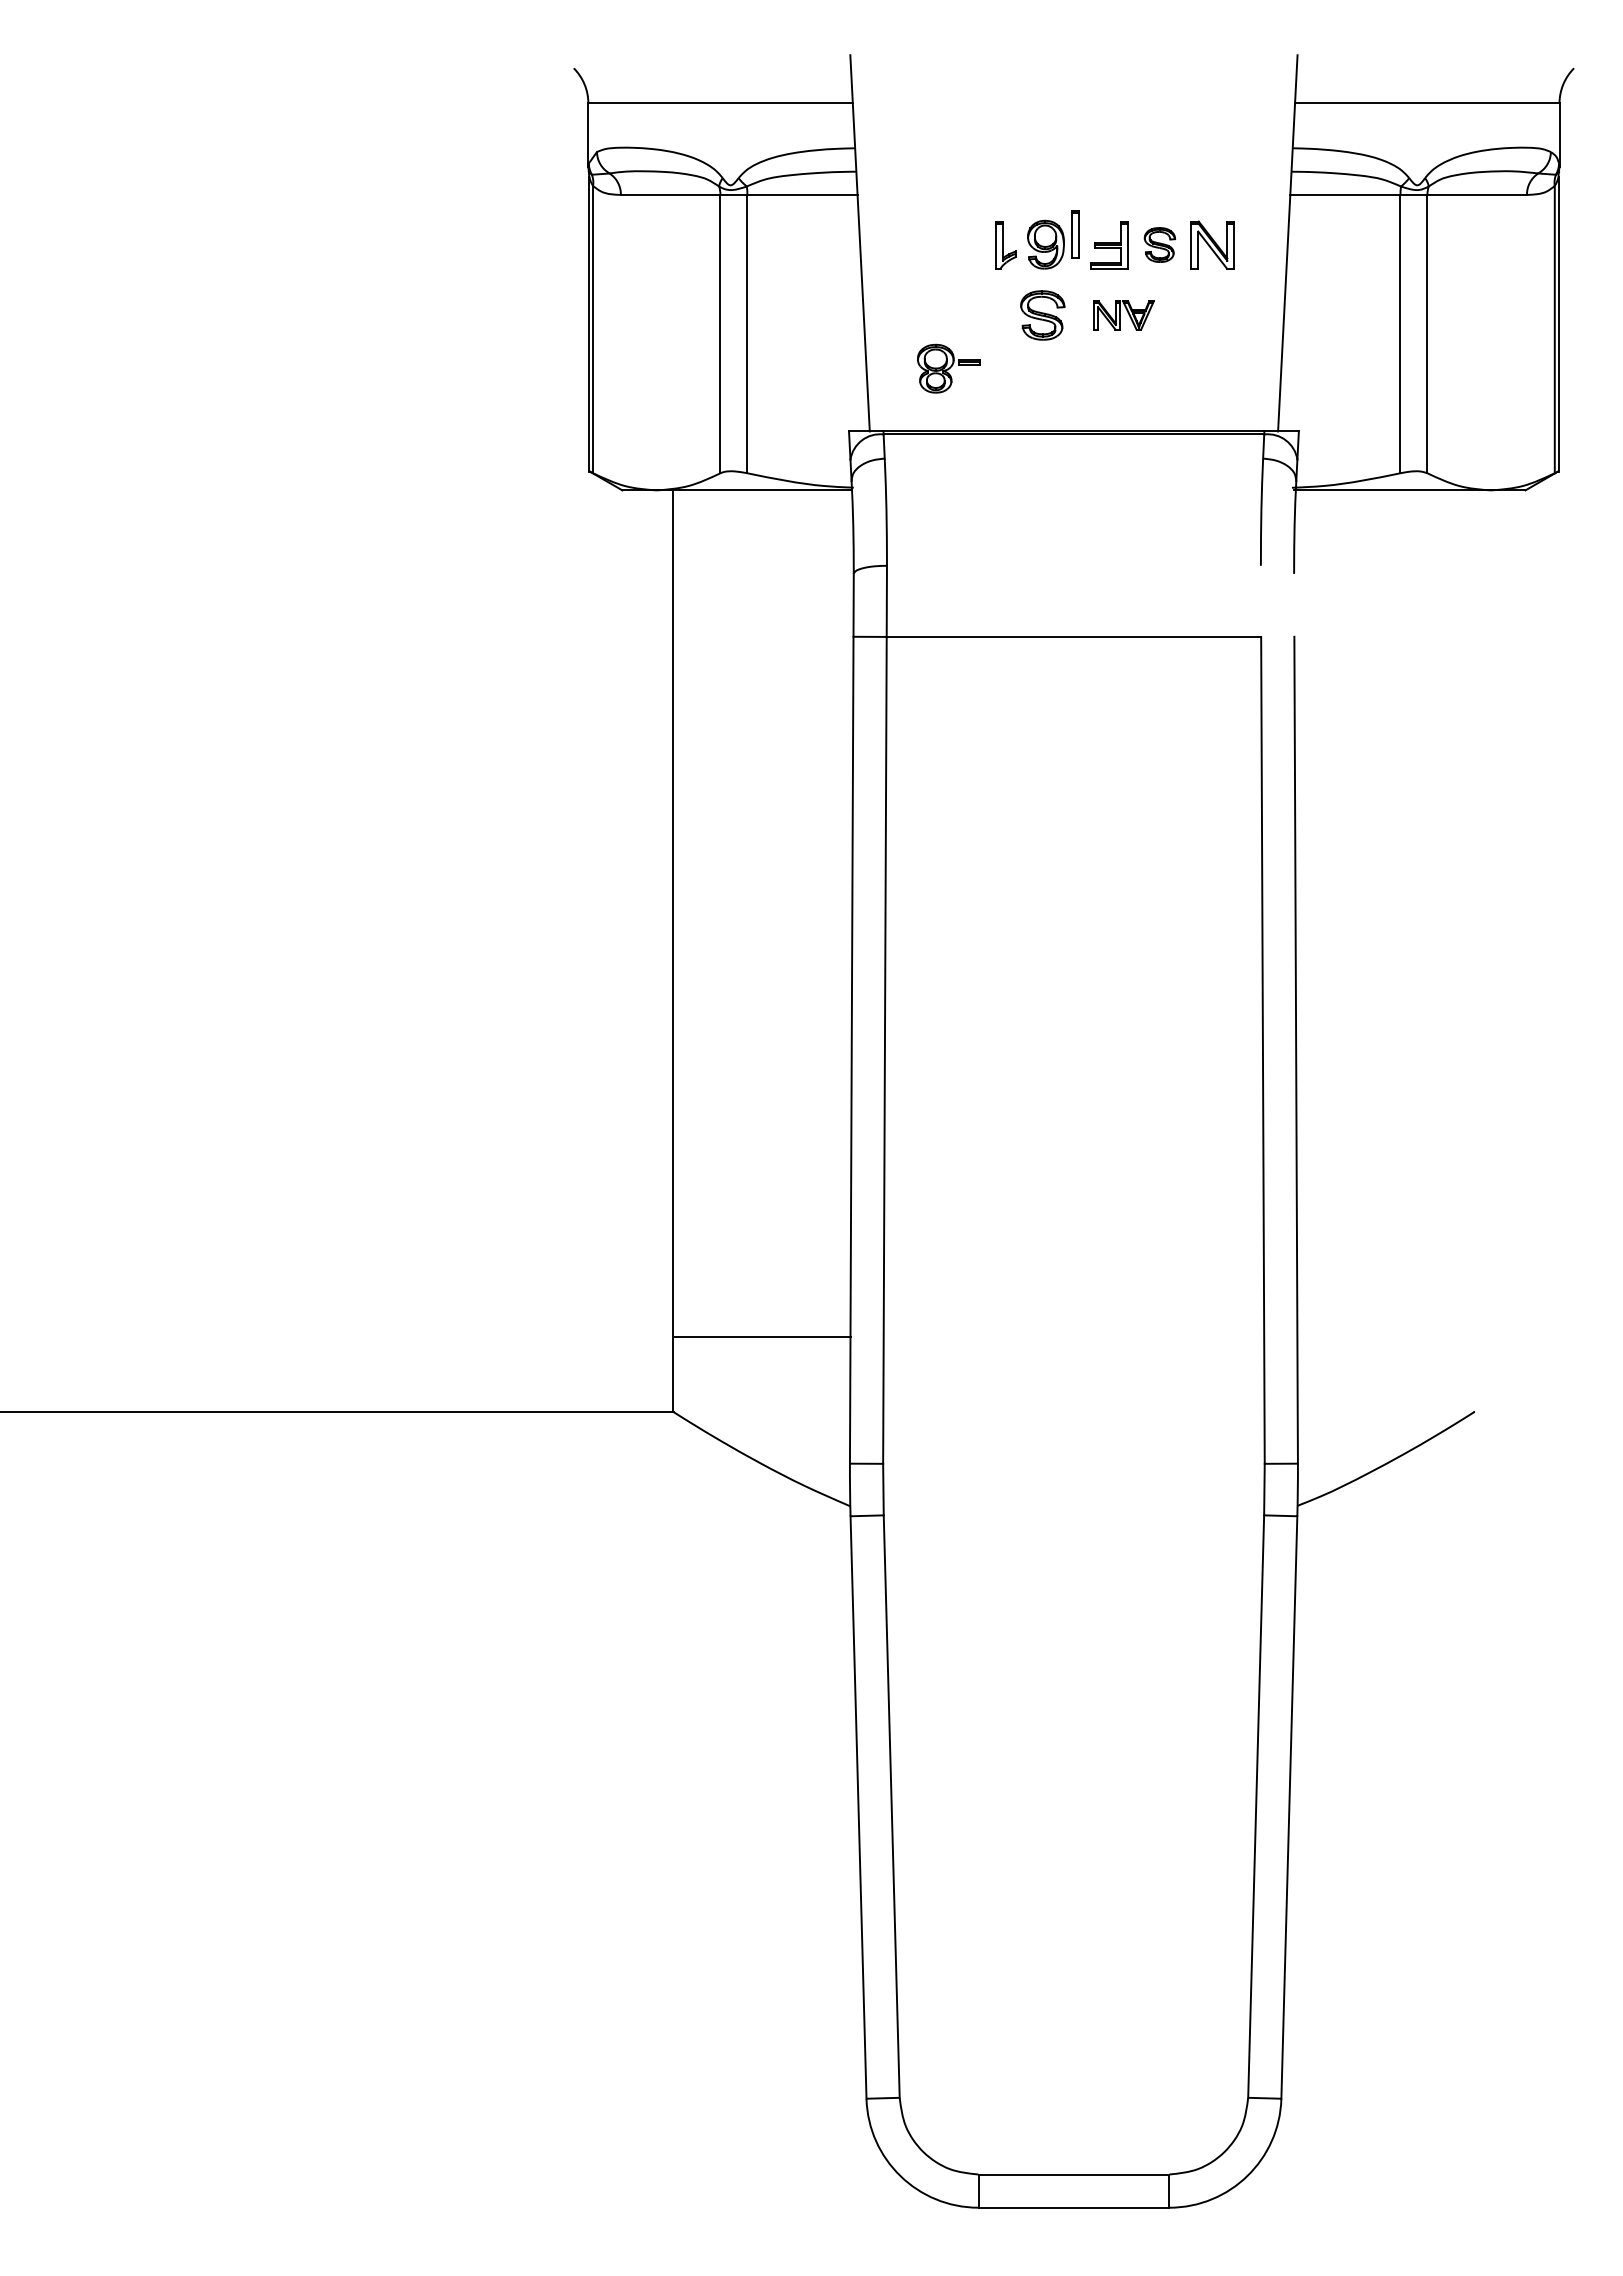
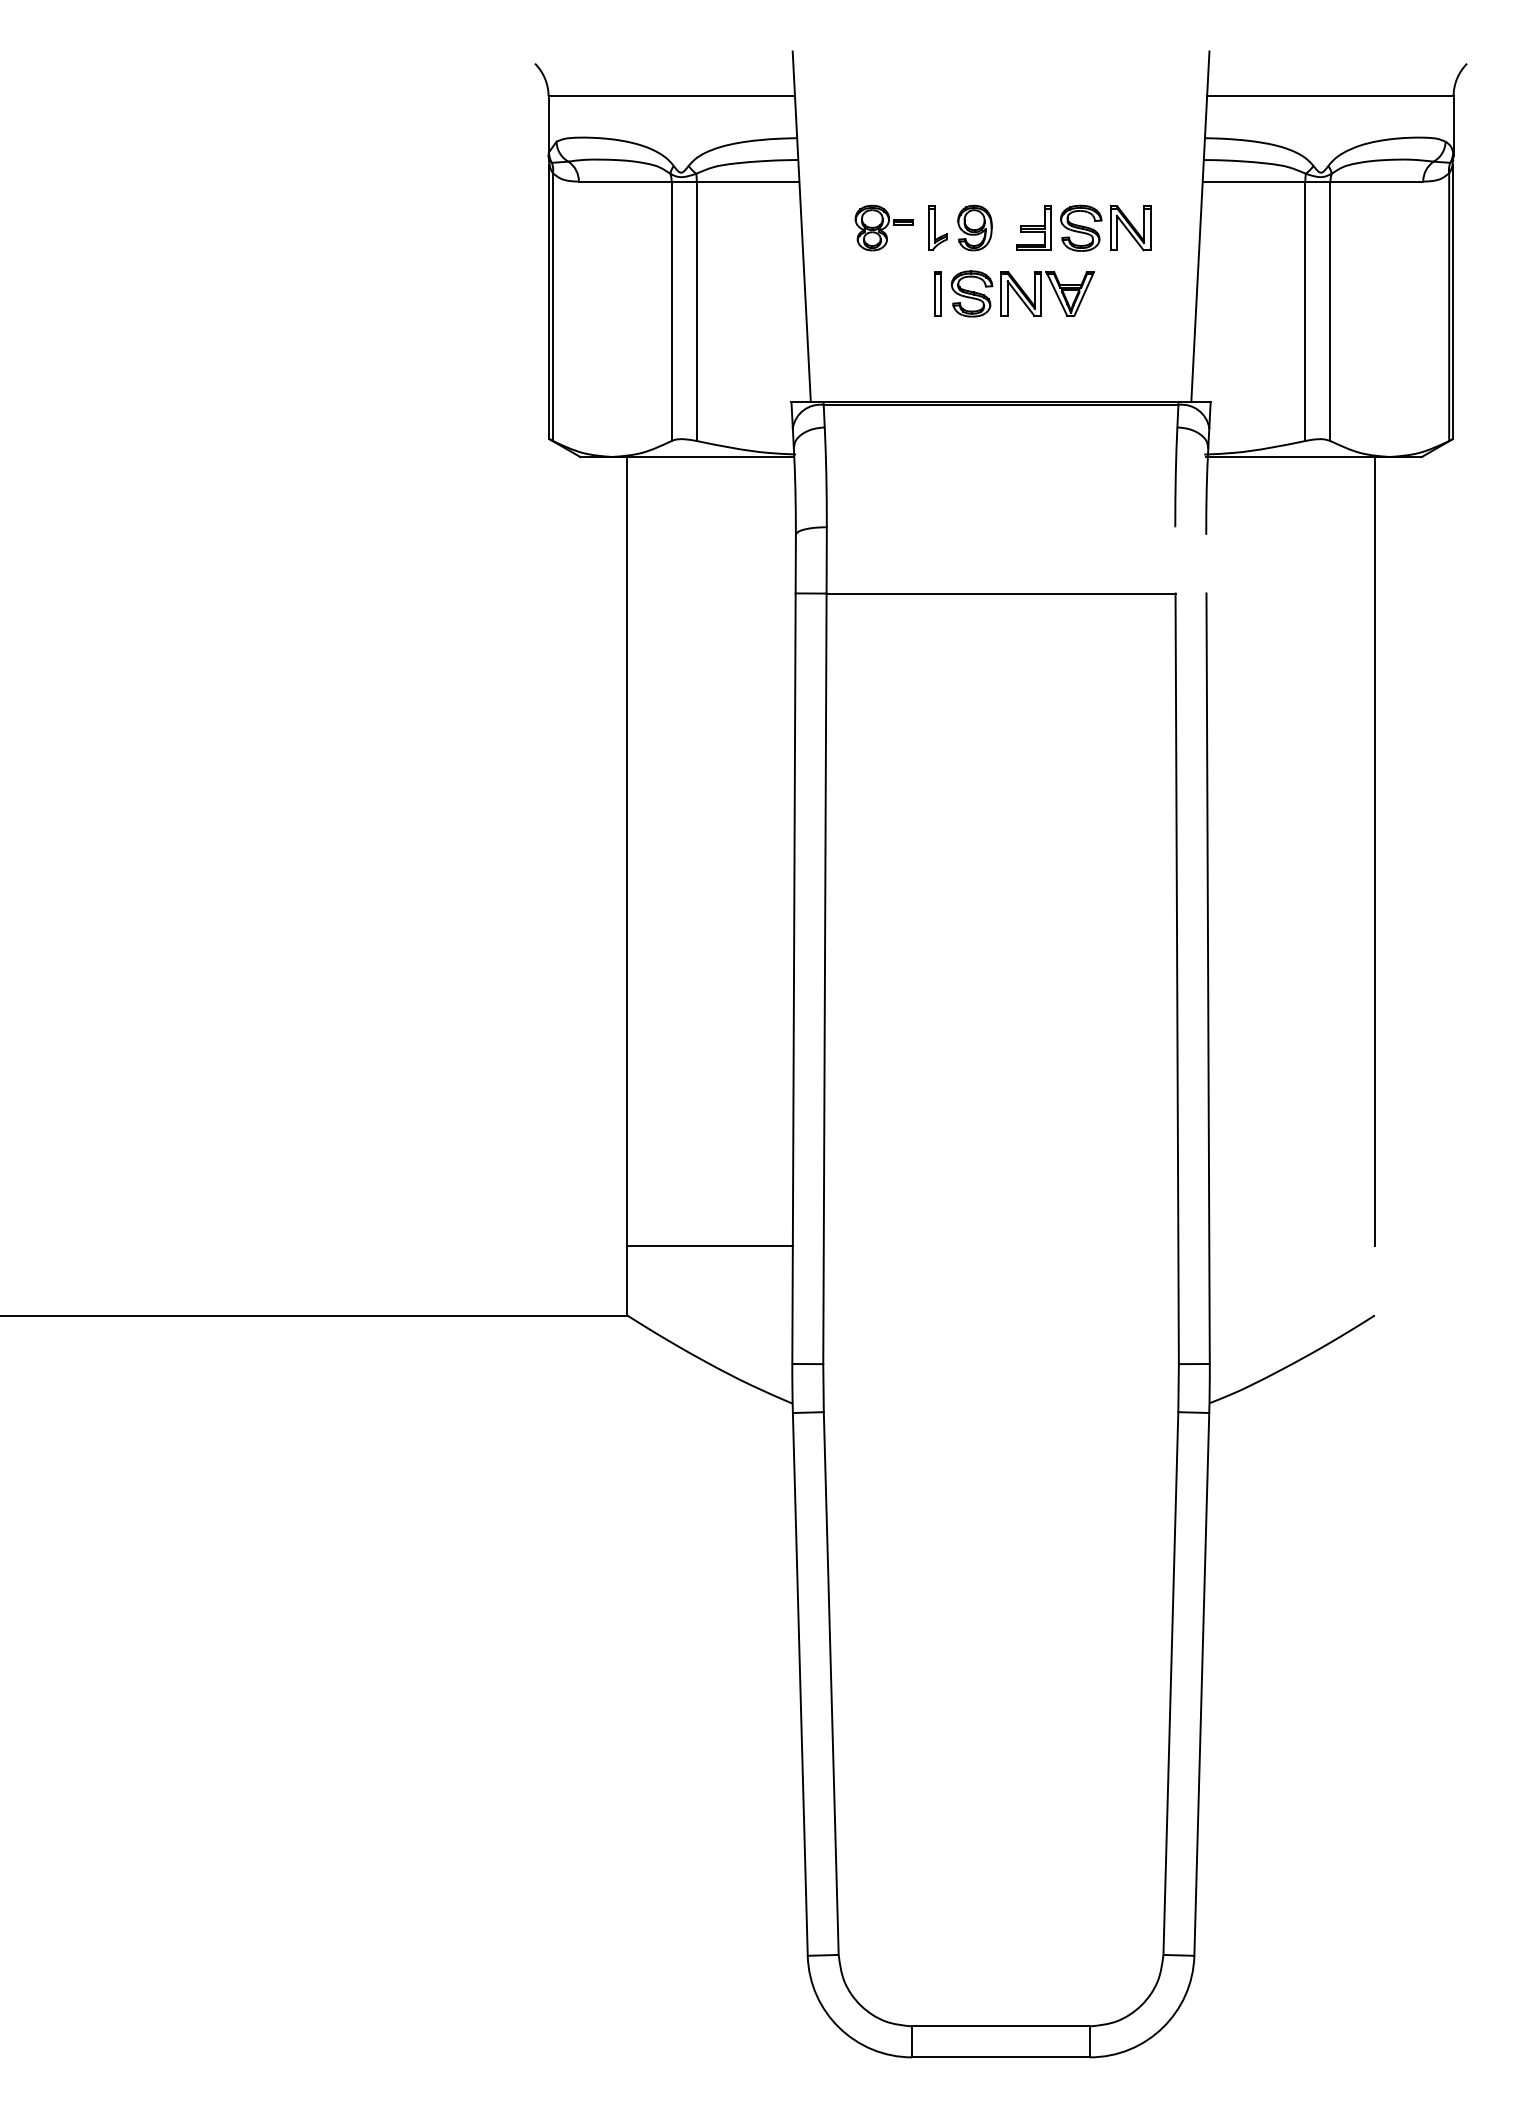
part: (1075, 234) -> (938, 294), moved
part: (1159, 244) -> (1080, 227), size x1.43
part: (1123, 315) -> (1047, 294), size x1.67
part: (948, 368) -> (884, 227), moved
line: (1474, 913) -> (1374, 851), added

